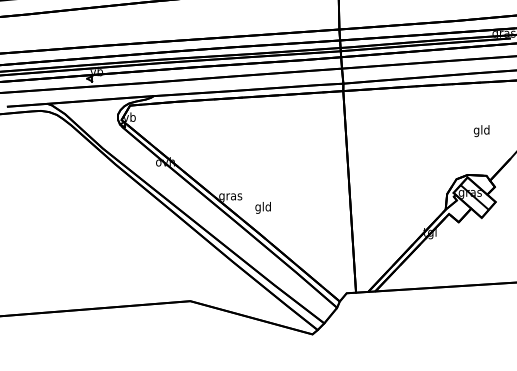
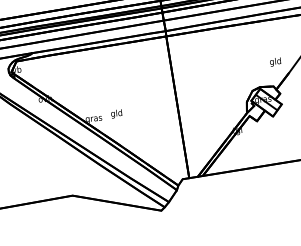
text: (481, 131) -> (275, 62), moved
text: (262, 207) -> (116, 113), moved

